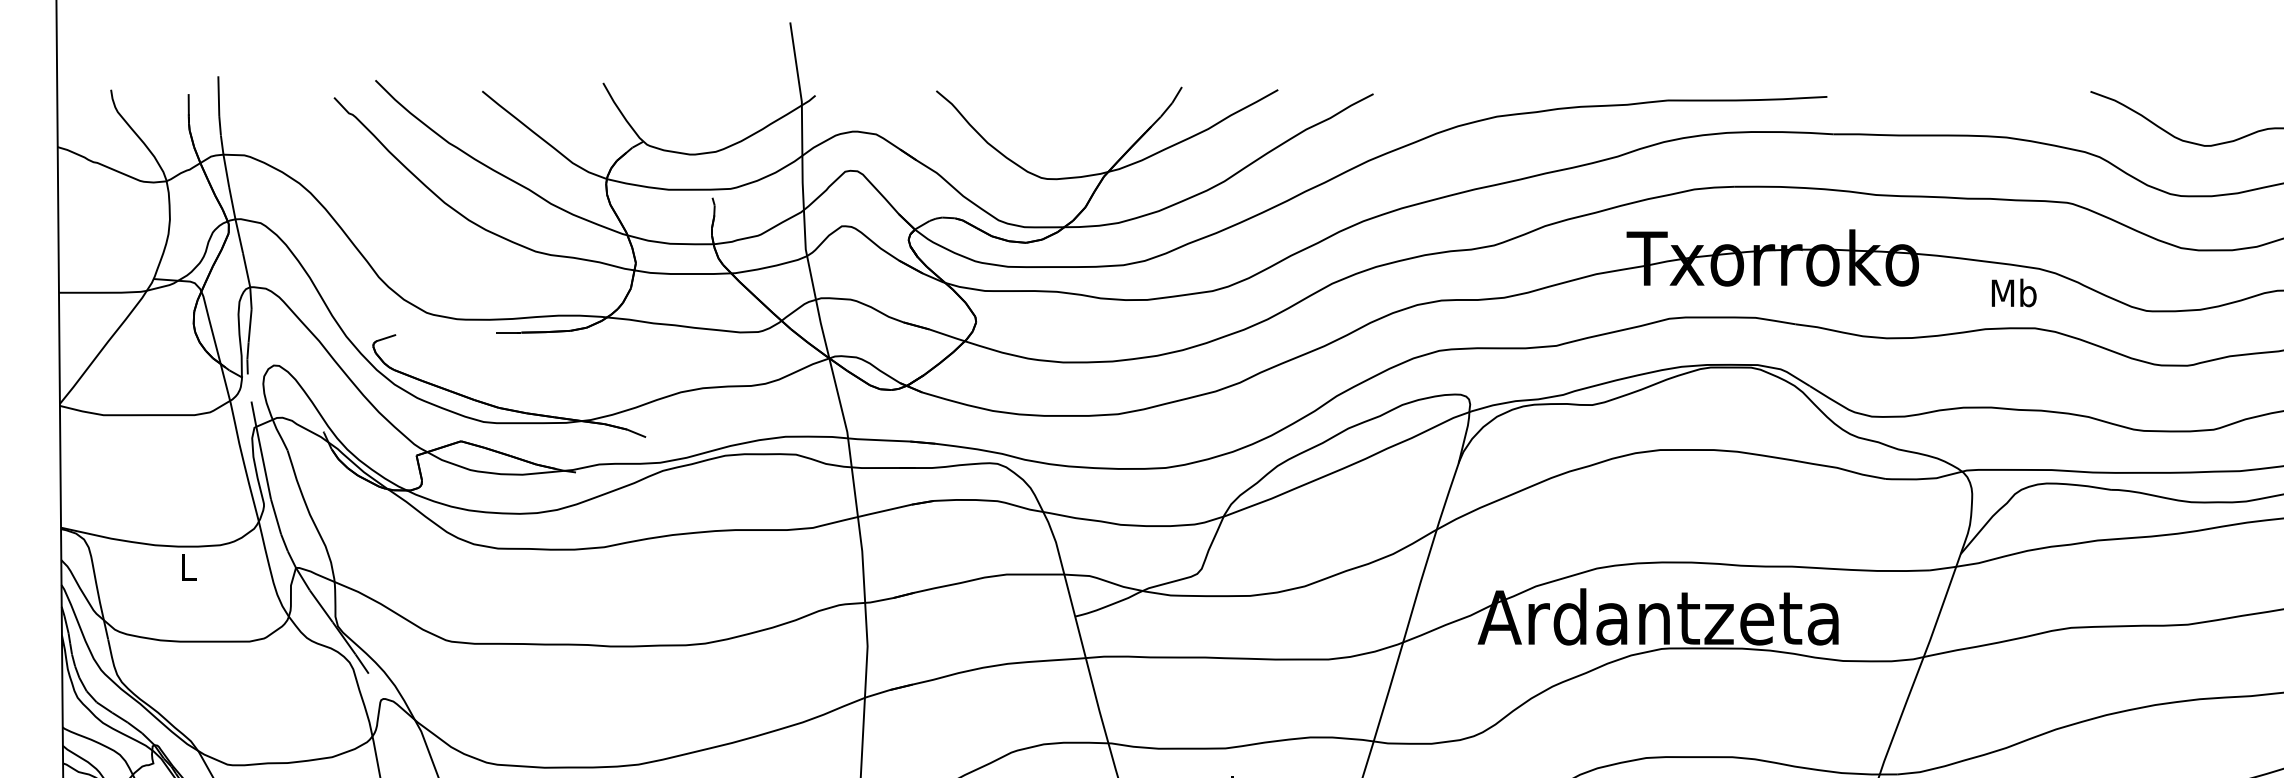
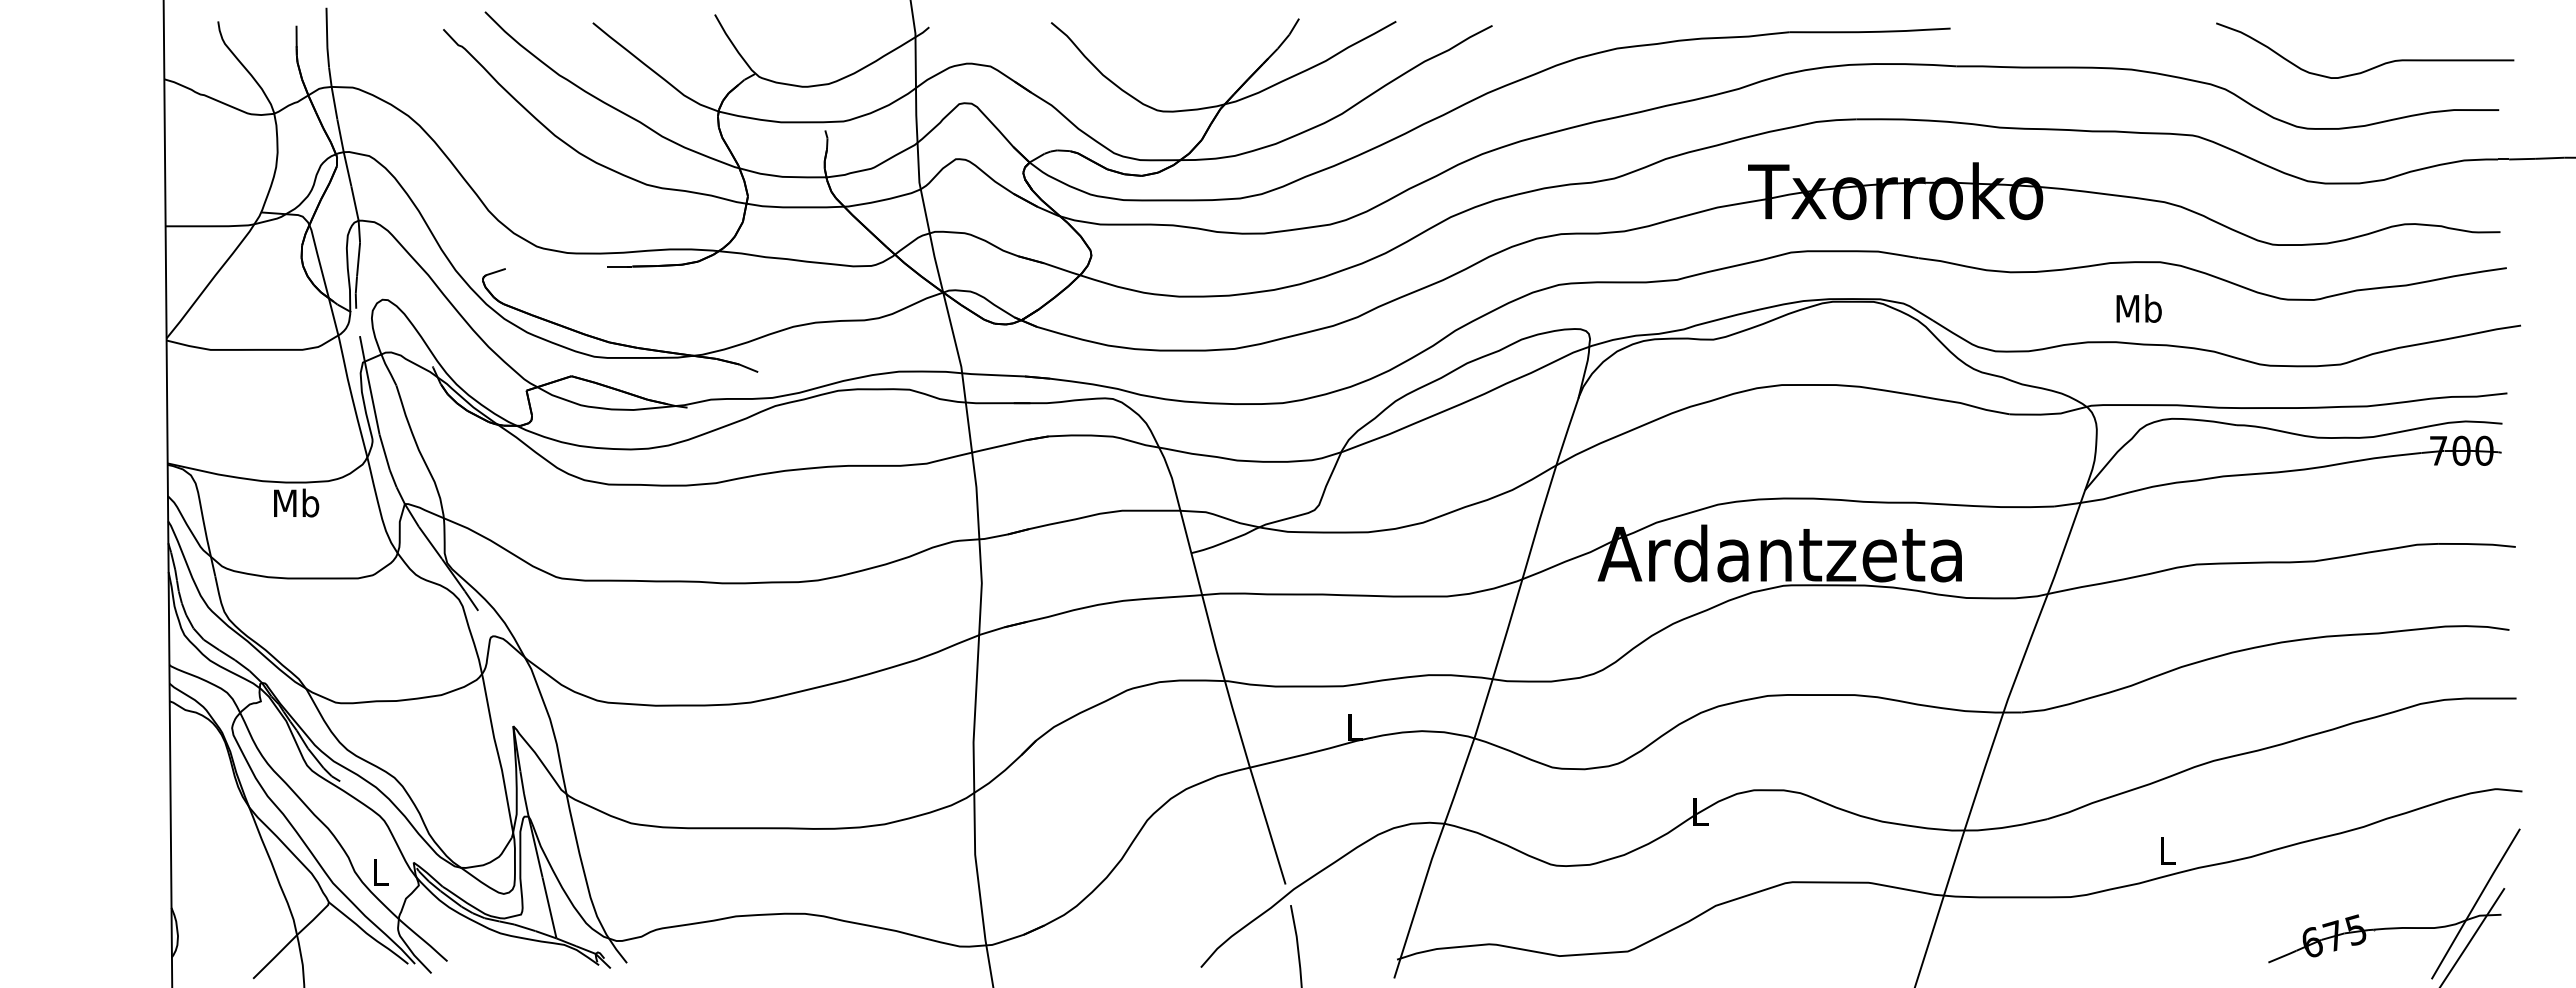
text: (2013, 292) -> (2138, 308), moved
text: (188, 566) -> (296, 502), L -> Mb

